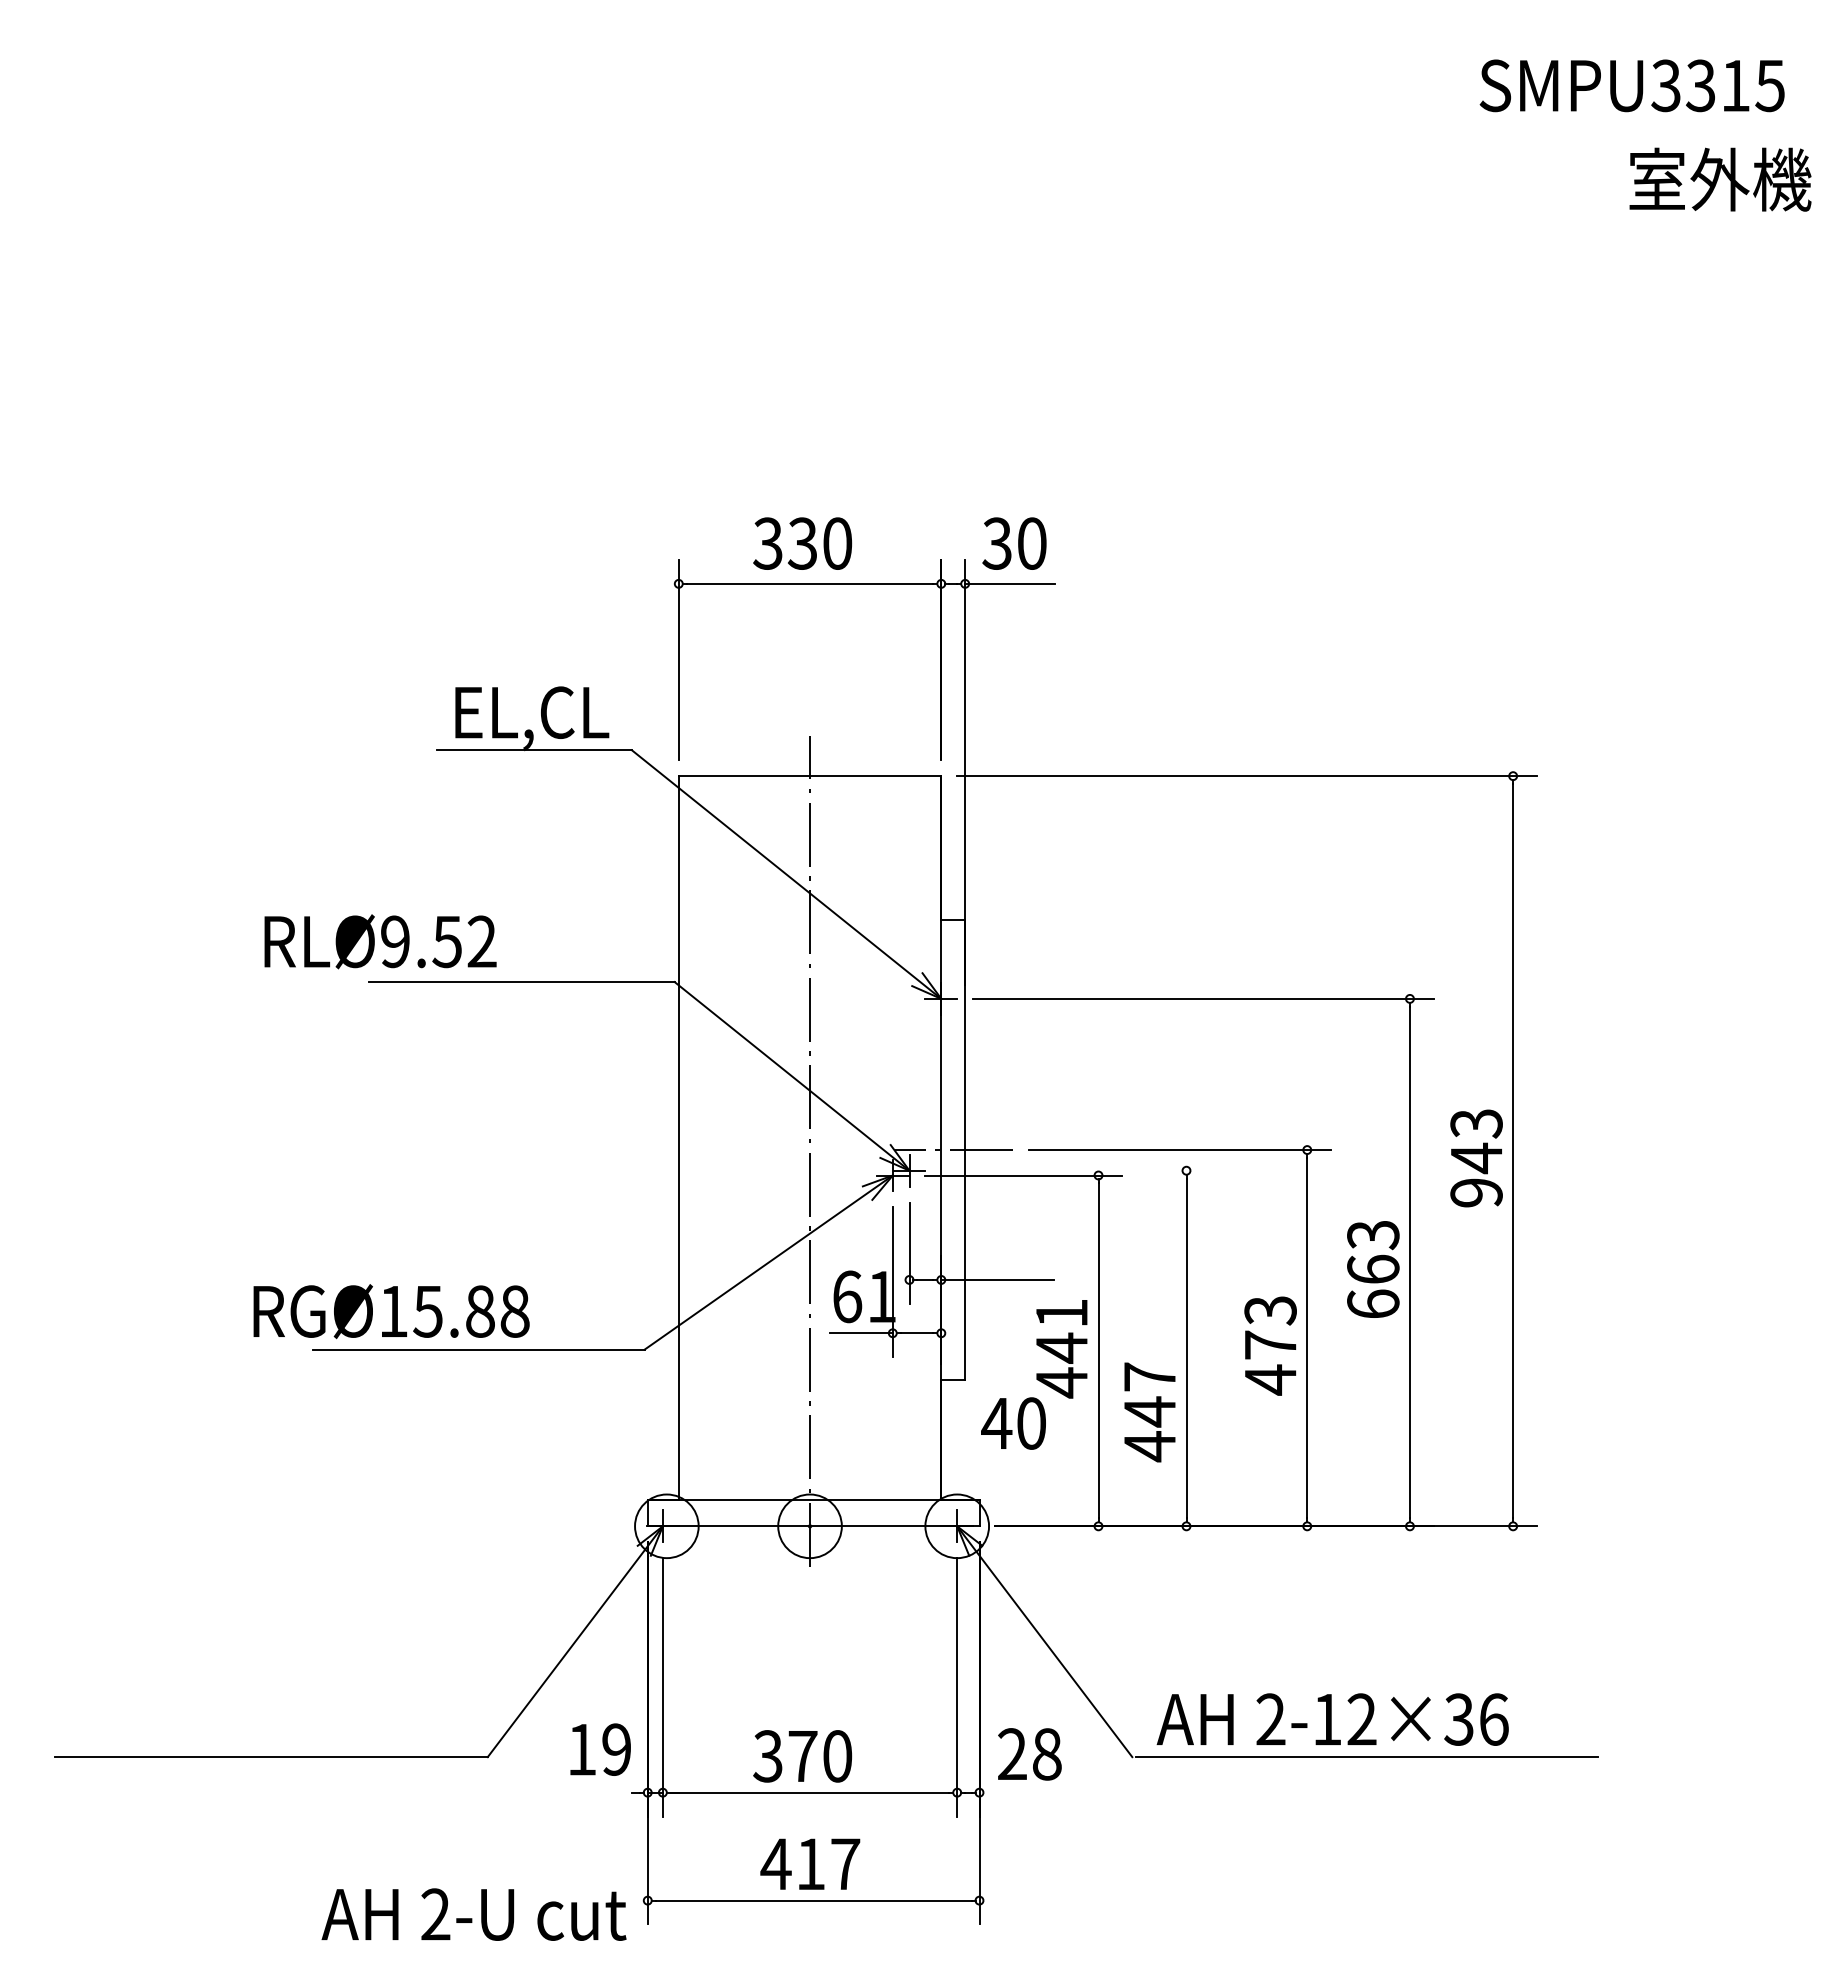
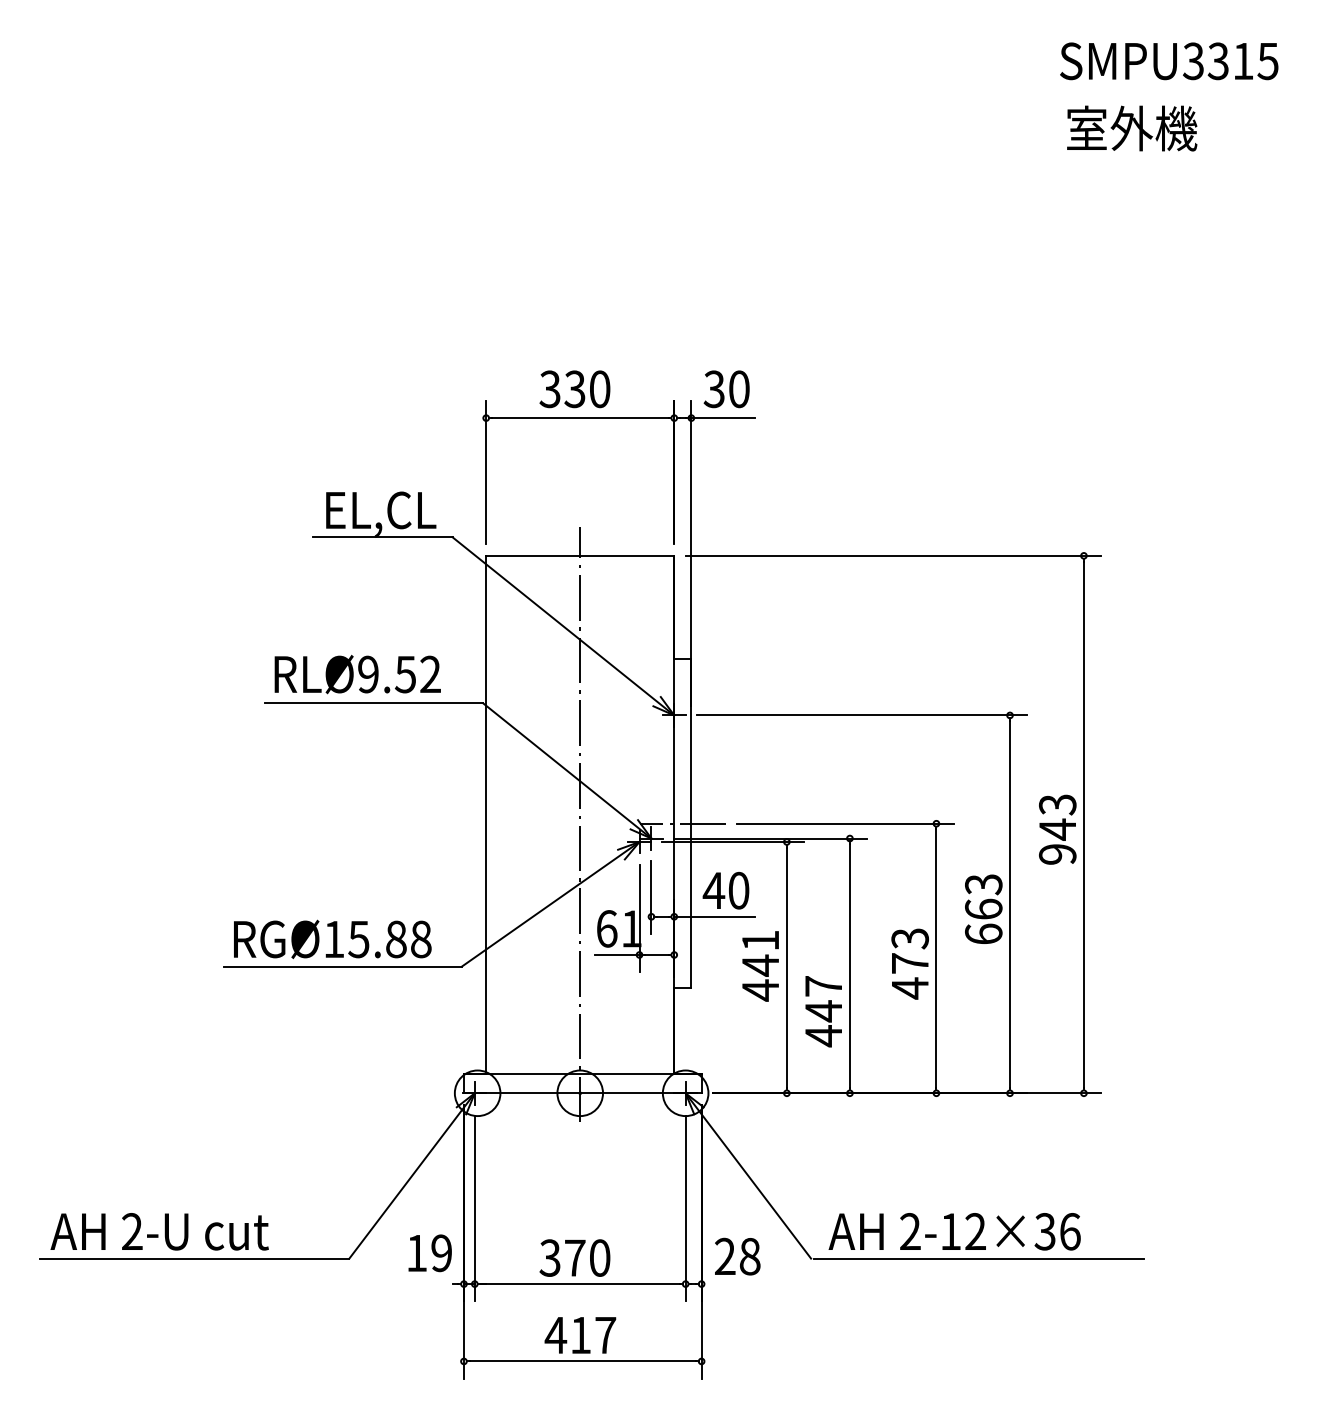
text: (1720, 179) -> (1132, 128), moved
text: (380, 941) -> (357, 674), moved
line: (1075, 1170) -> (770, 838), added
text: (391, 1311) -> (332, 939), moved
text: (1013, 1423) -> (725, 890), moved
text: (473, 1914) -> (159, 1231), moved

